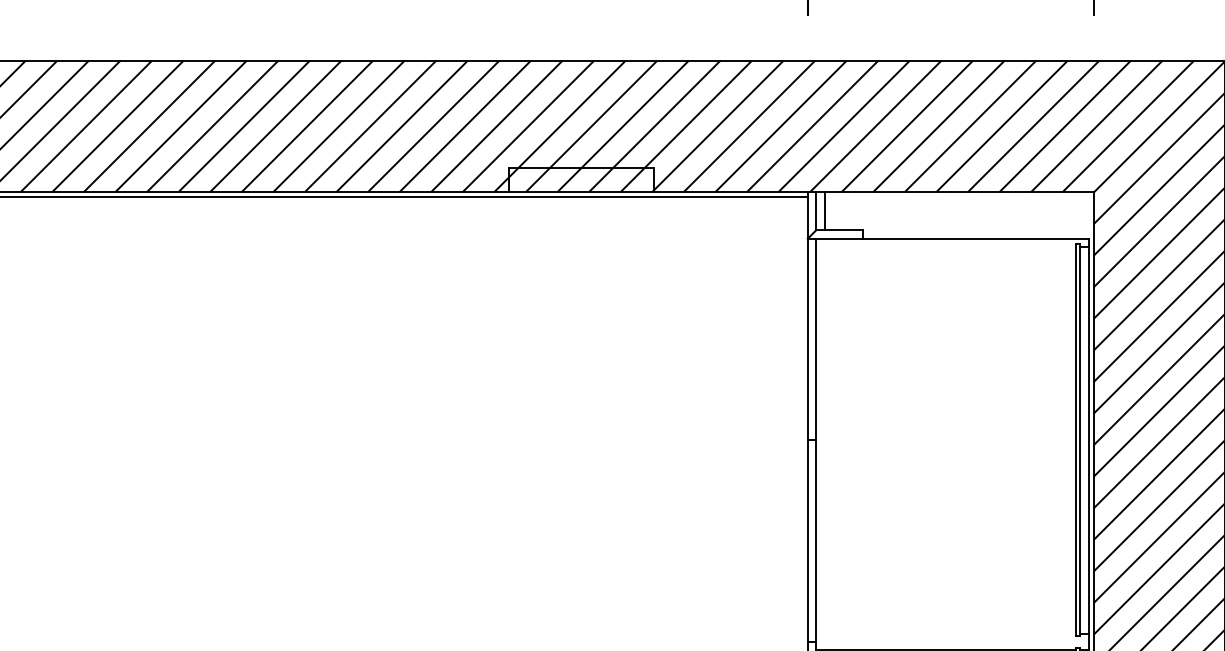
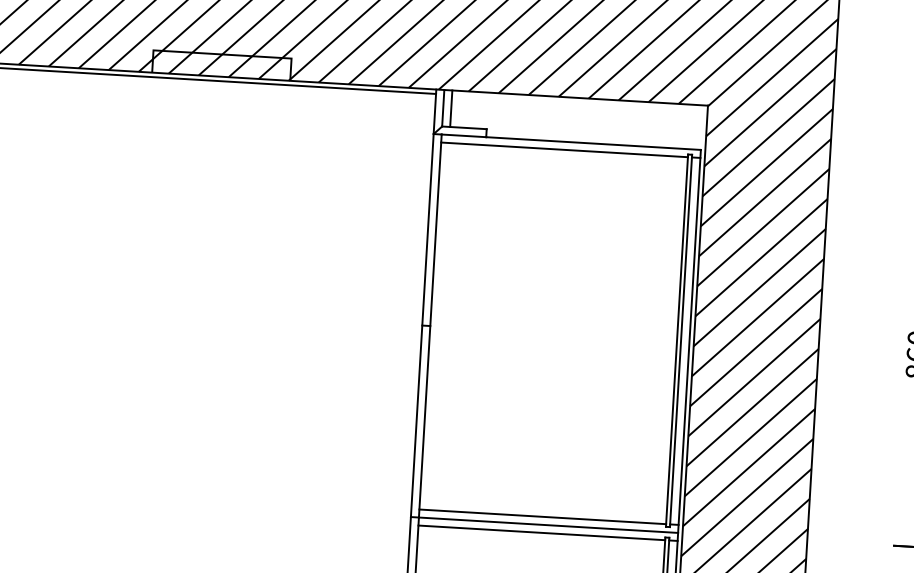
line: (945, 247) -> (564, 150), added
line: (945, 633) -> (542, 516), added
line: (952, 641) -> (548, 524), added

